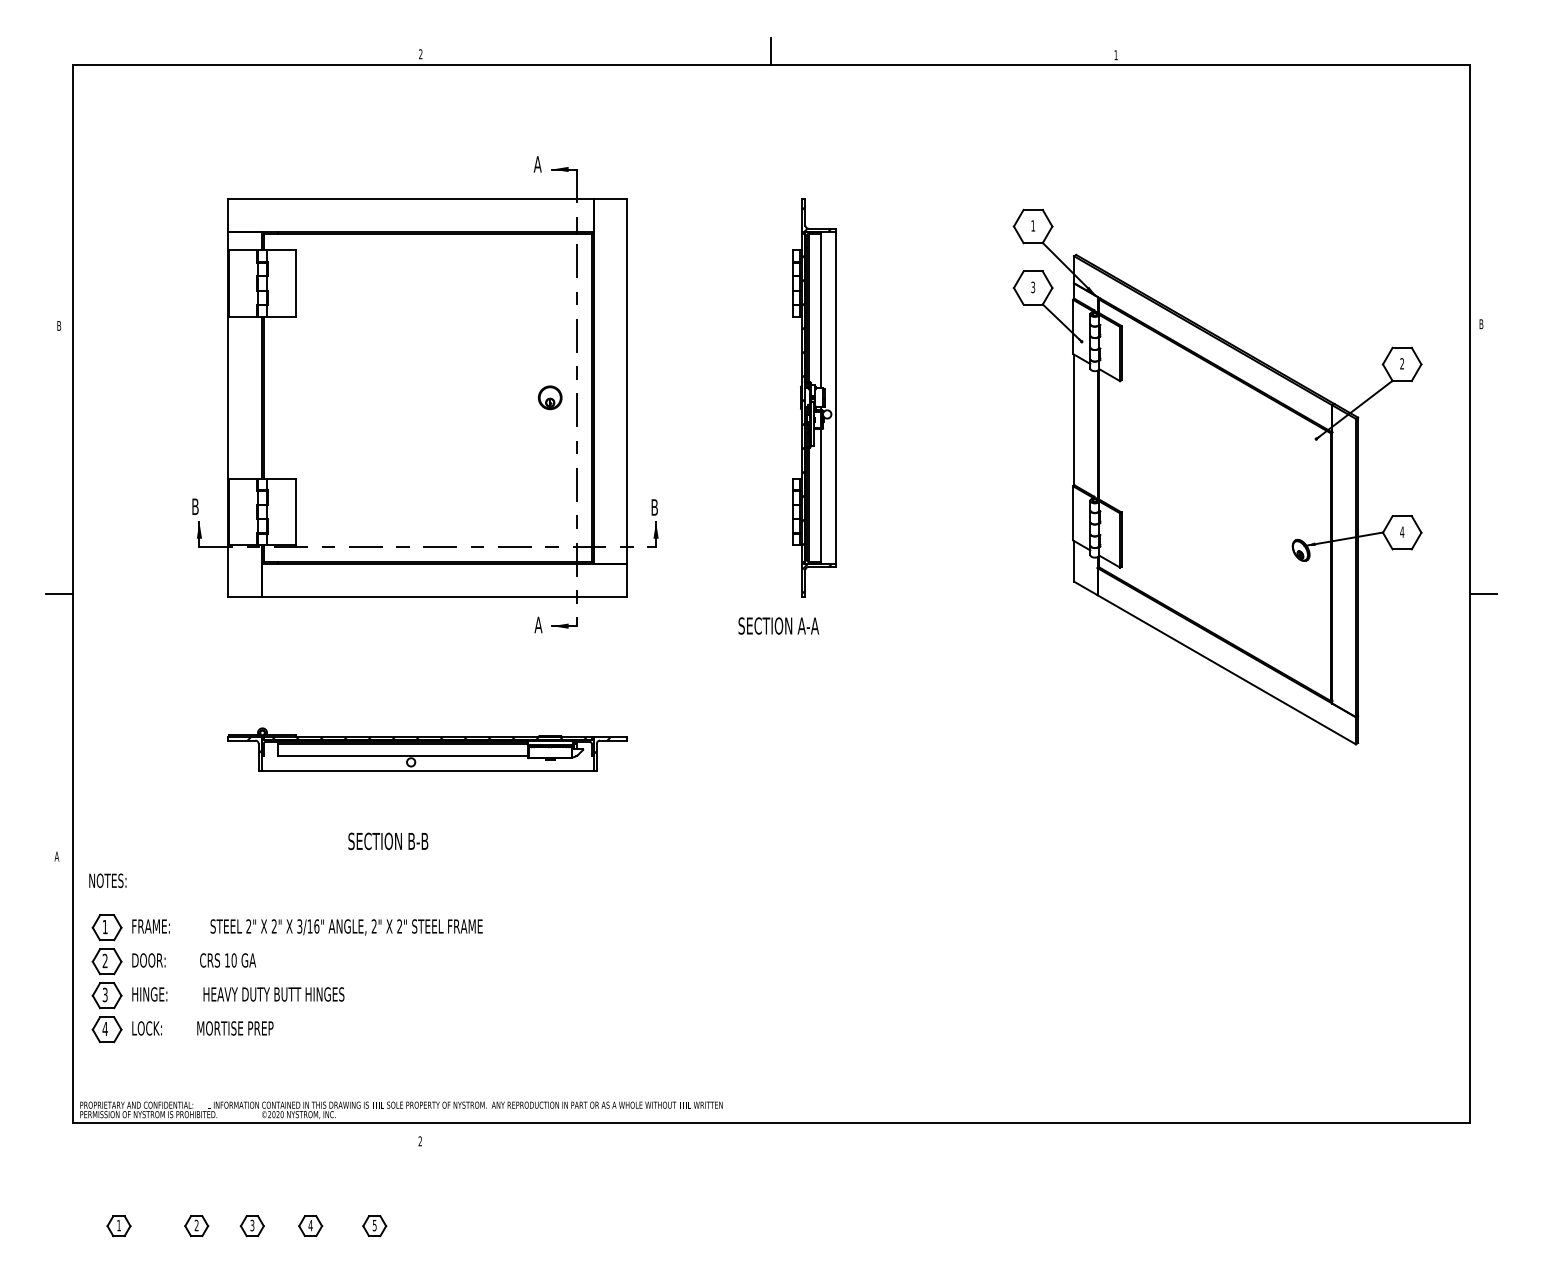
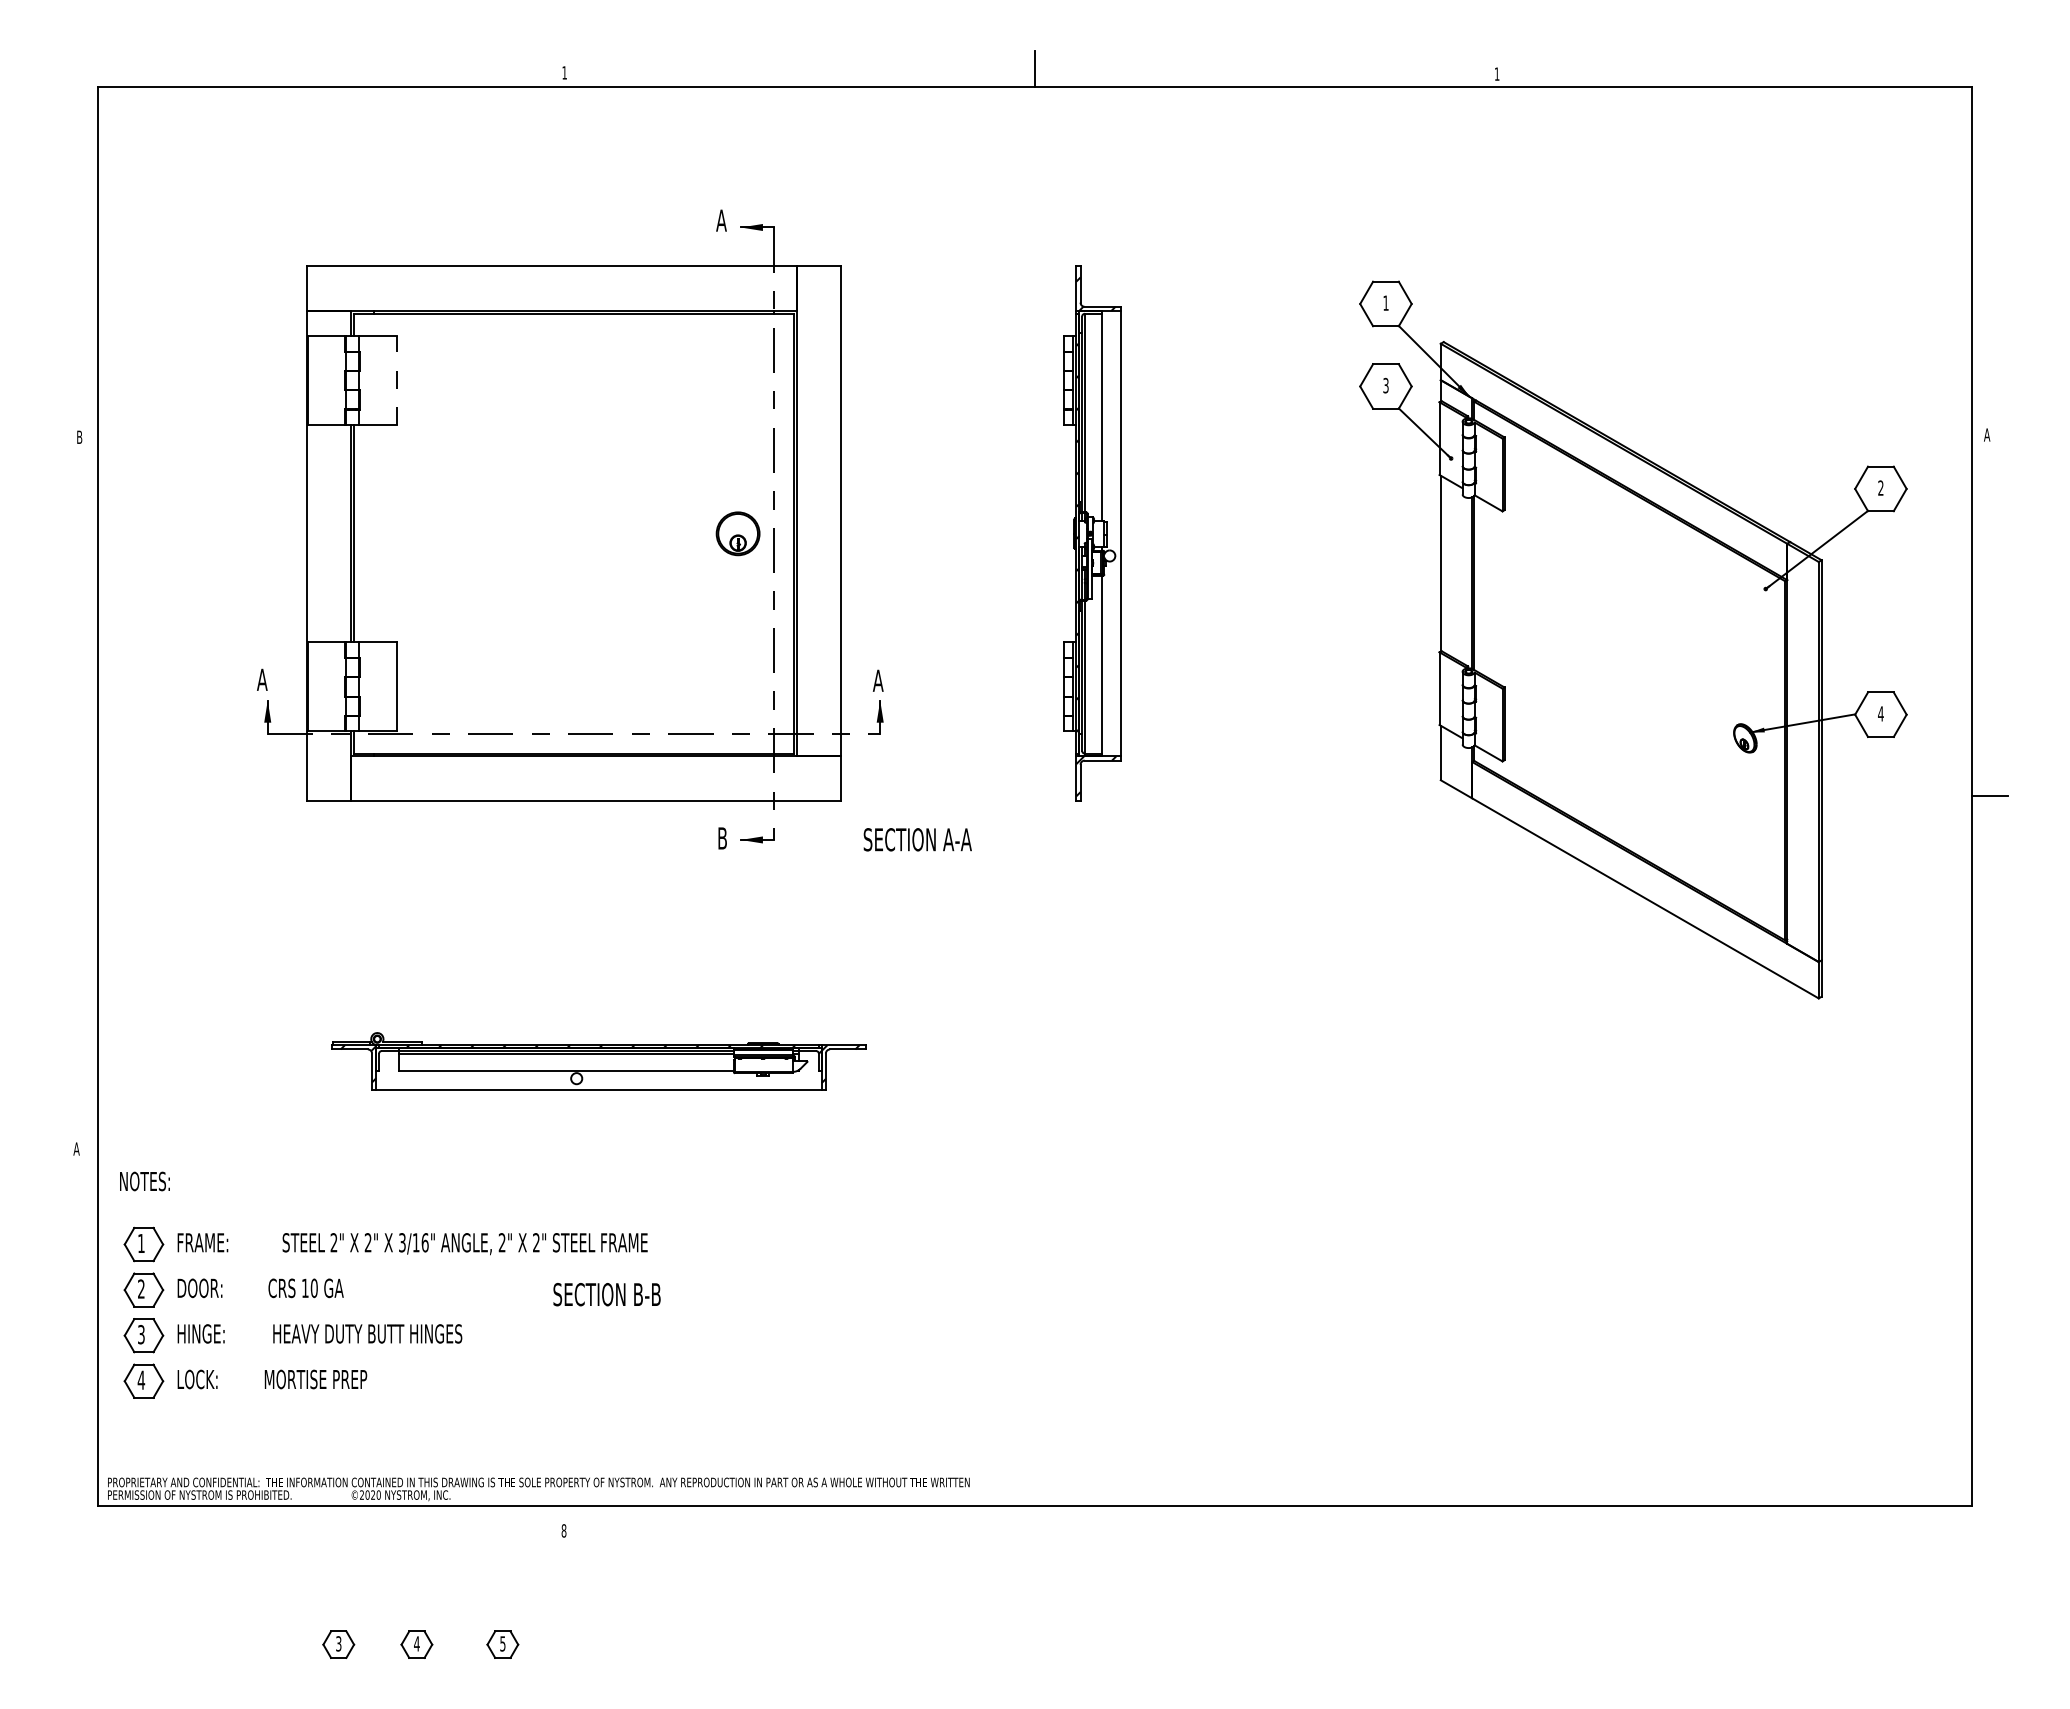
text: (420, 53) -> (564, 72), 2 -> 1
line: (295, 283) -> (396, 380), solid -> dashed
text: (1481, 323) -> (1987, 434), B -> A
part: (550, 397) -> (738, 533), size x1.4
text: (195, 506) -> (262, 679), B -> A
text: (654, 507) -> (877, 680), B -> A
line: (59, 593) -> (79, 796), removed
text: (538, 625) -> (722, 838), A -> B
text: (778, 625) -> (917, 839), moved
part: (427, 749) -> (598, 1061), moved
text: (387, 841) -> (606, 1294), moved
text: (419, 1141) -> (563, 1530), 2 -> 8
part: (118, 1226) -> (159, 1644), removed
part: (196, 1226) -> (263, 1644), removed

